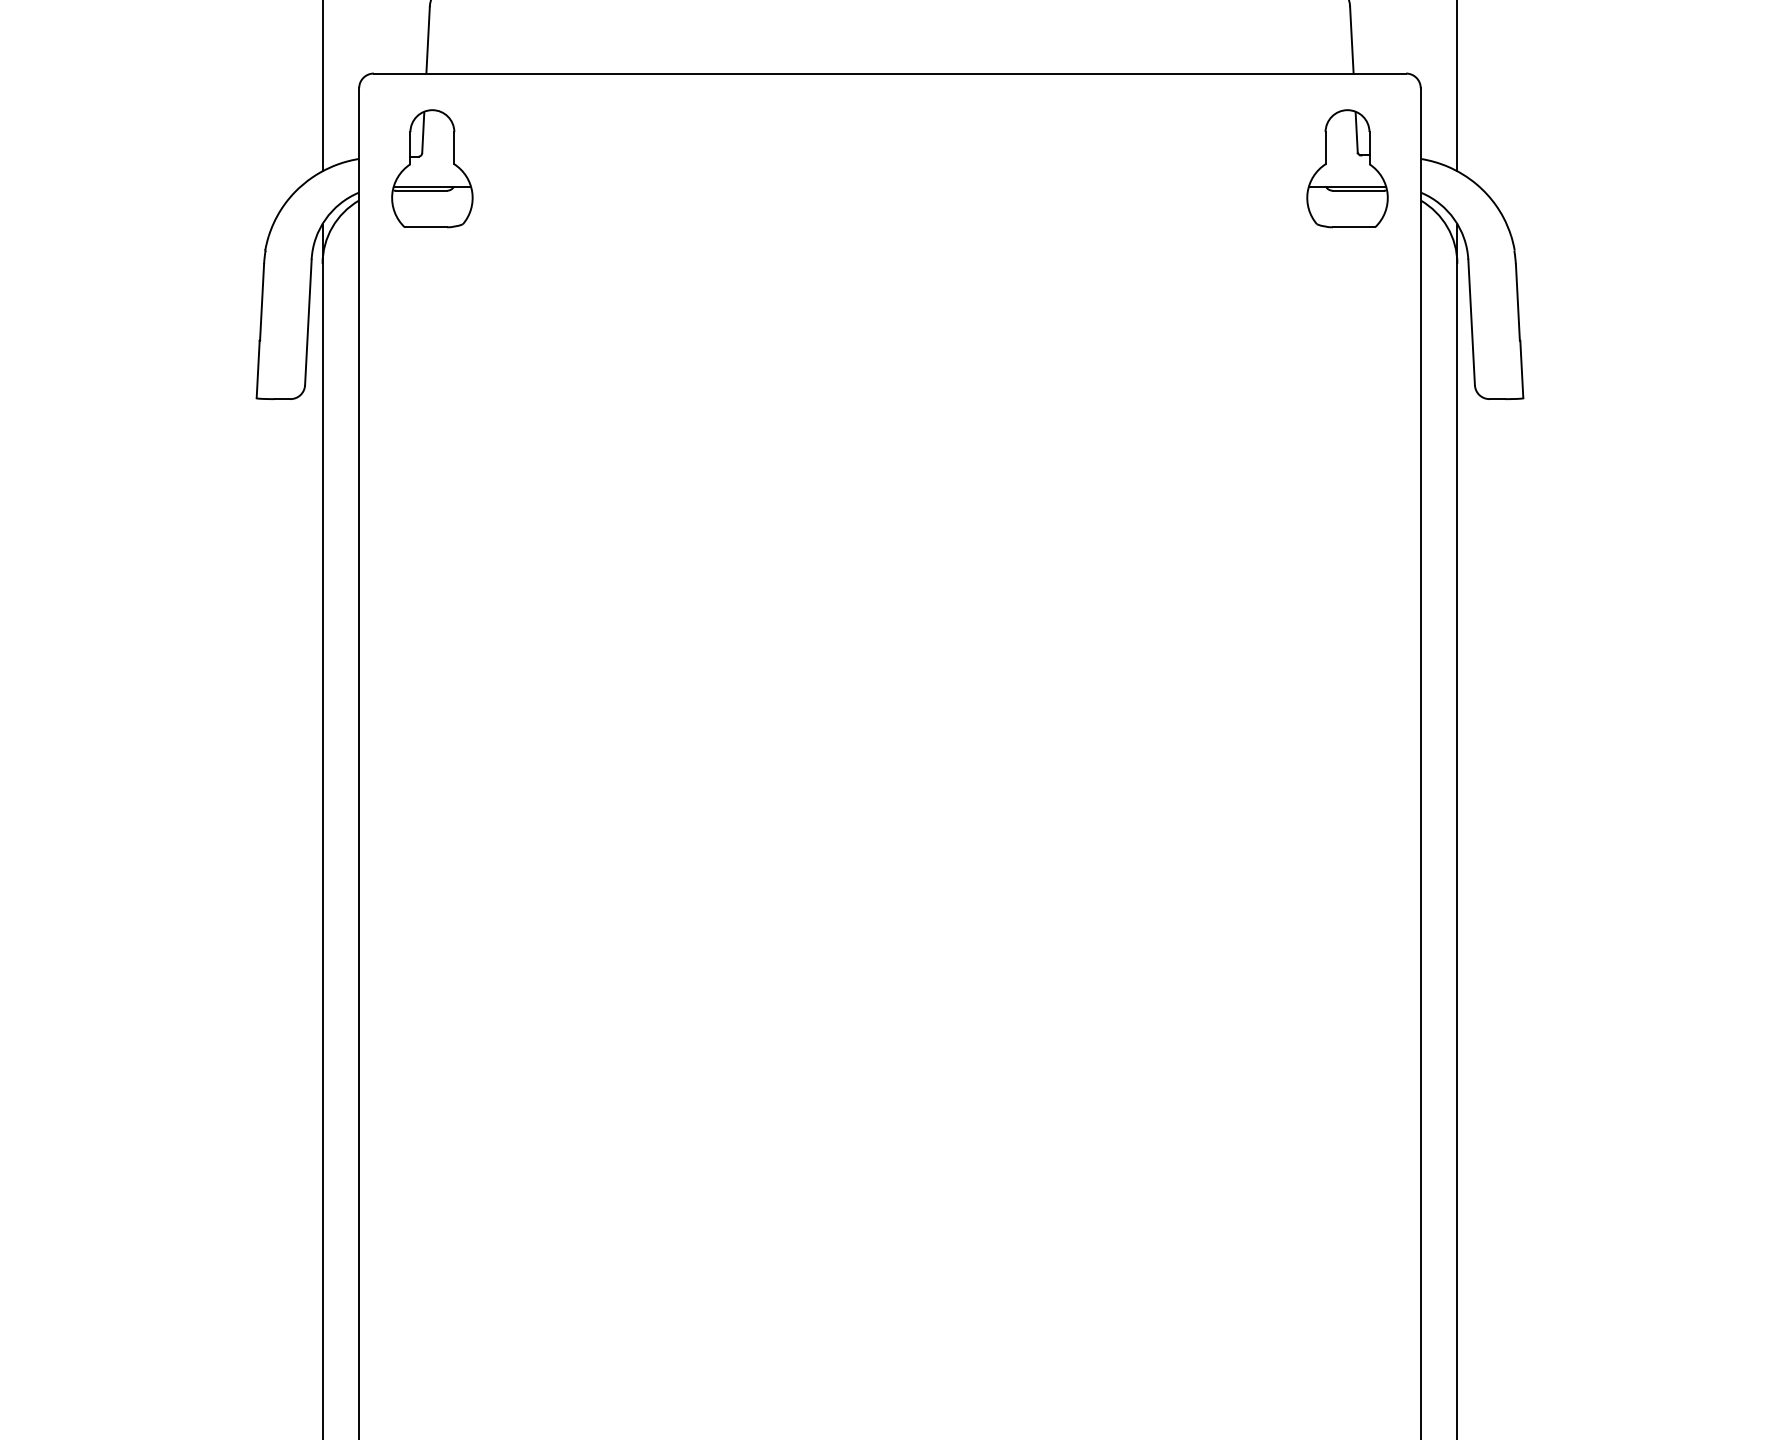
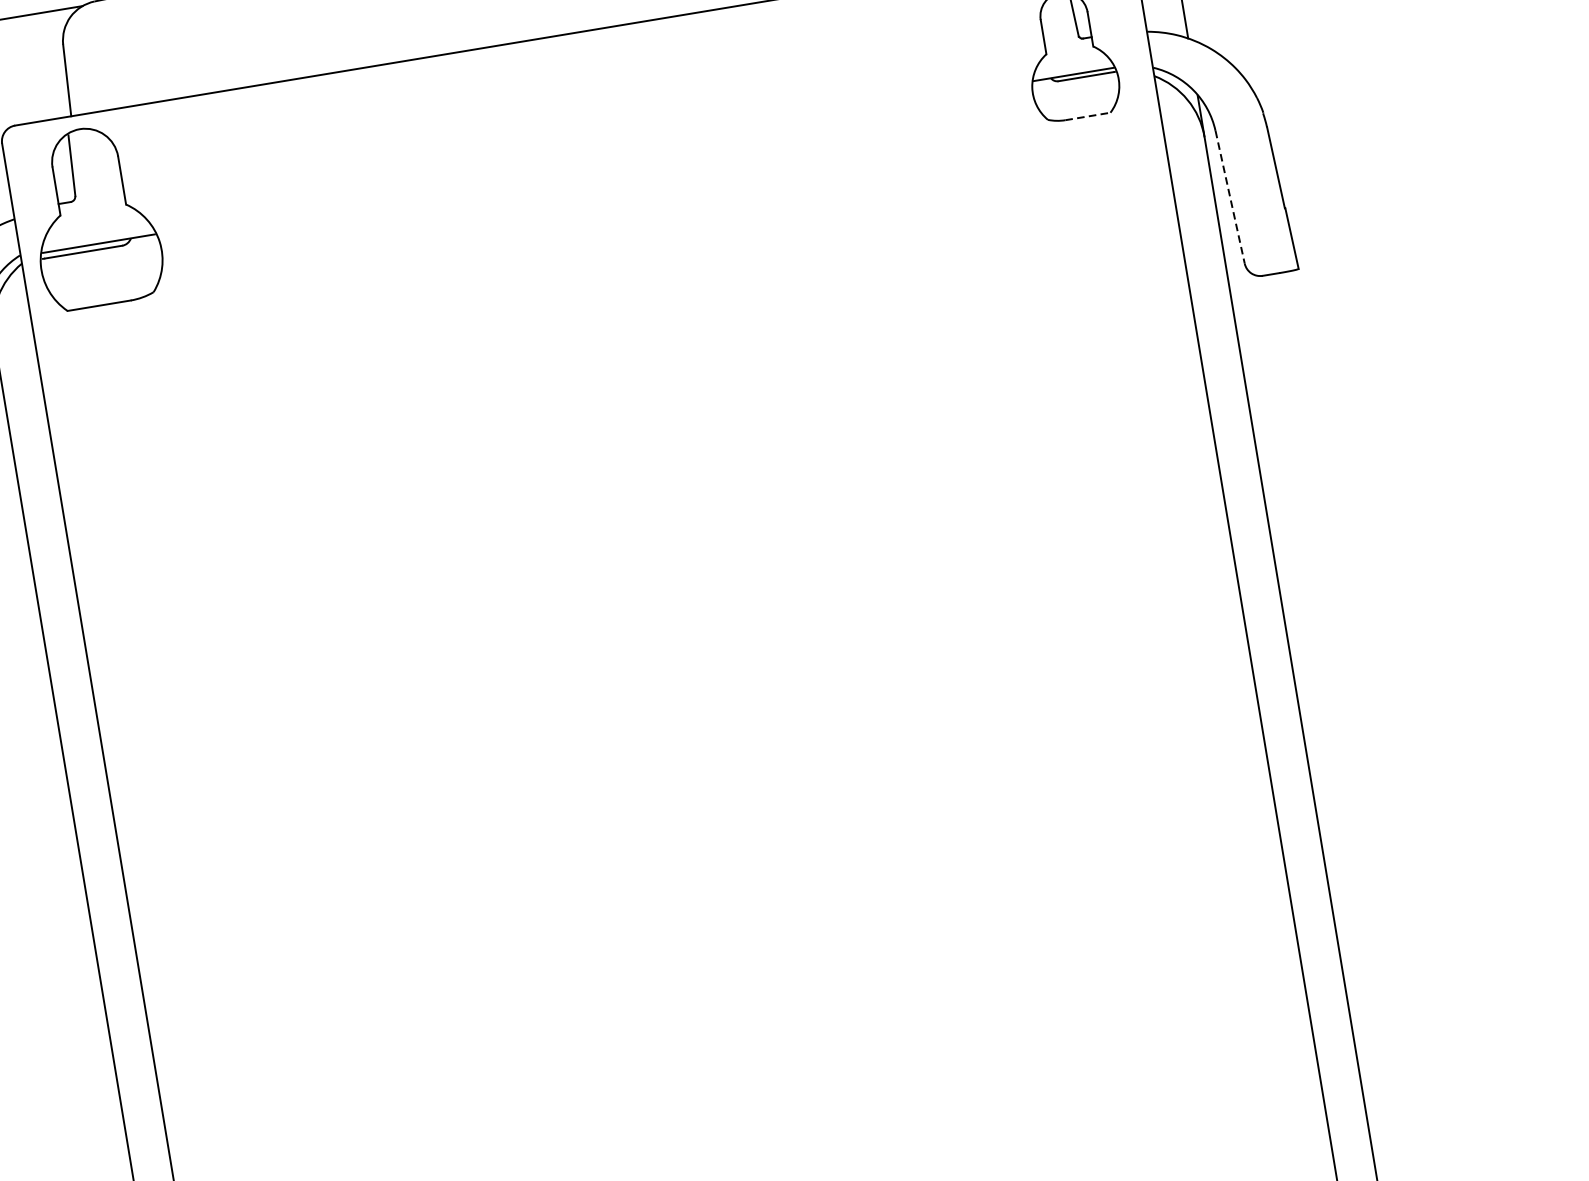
part: (432, 168) -> (94, 216), size x1.4
line: (1354, 227) -> (1088, 116), solid -> dashed
line: (1471, 322) -> (1230, 197), solid -> dashed

